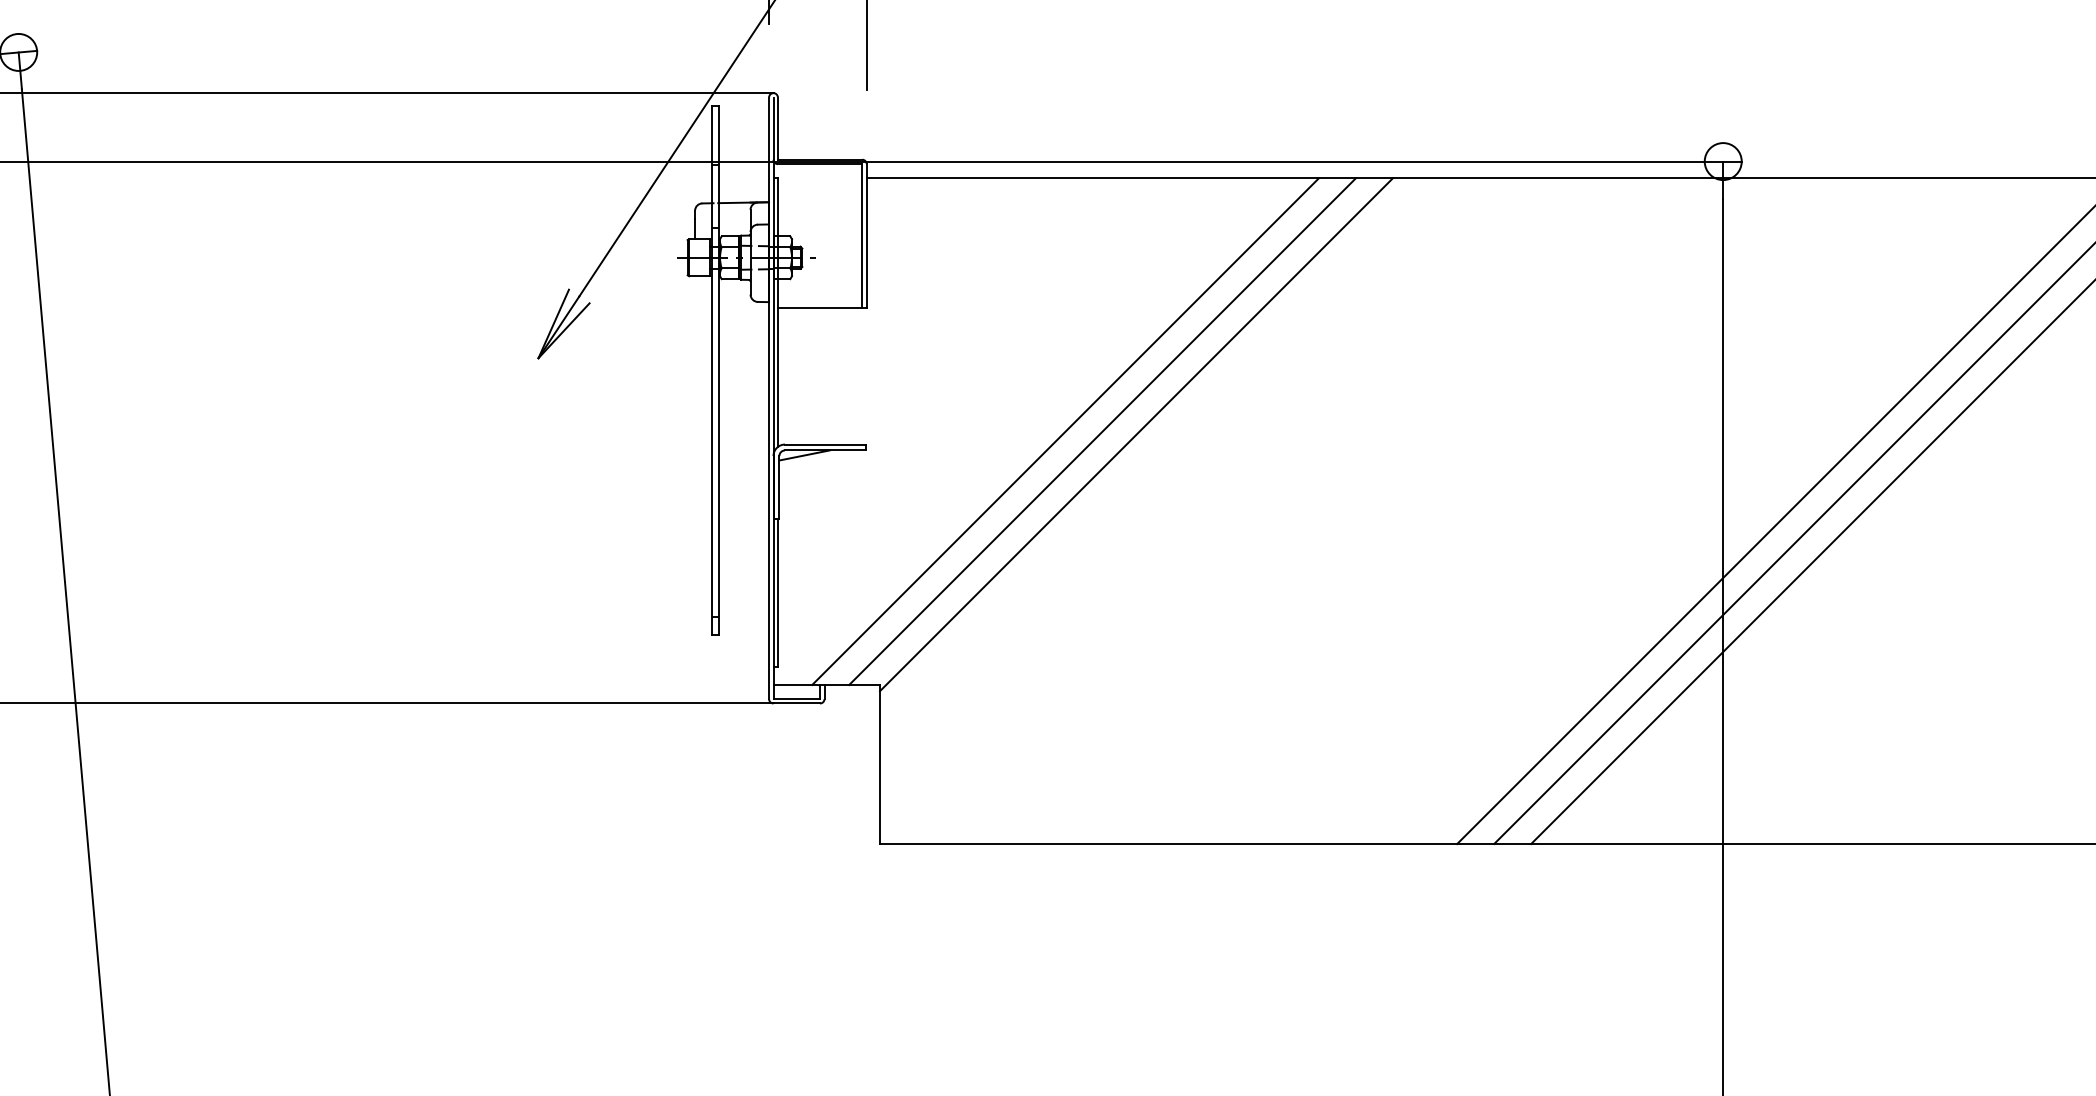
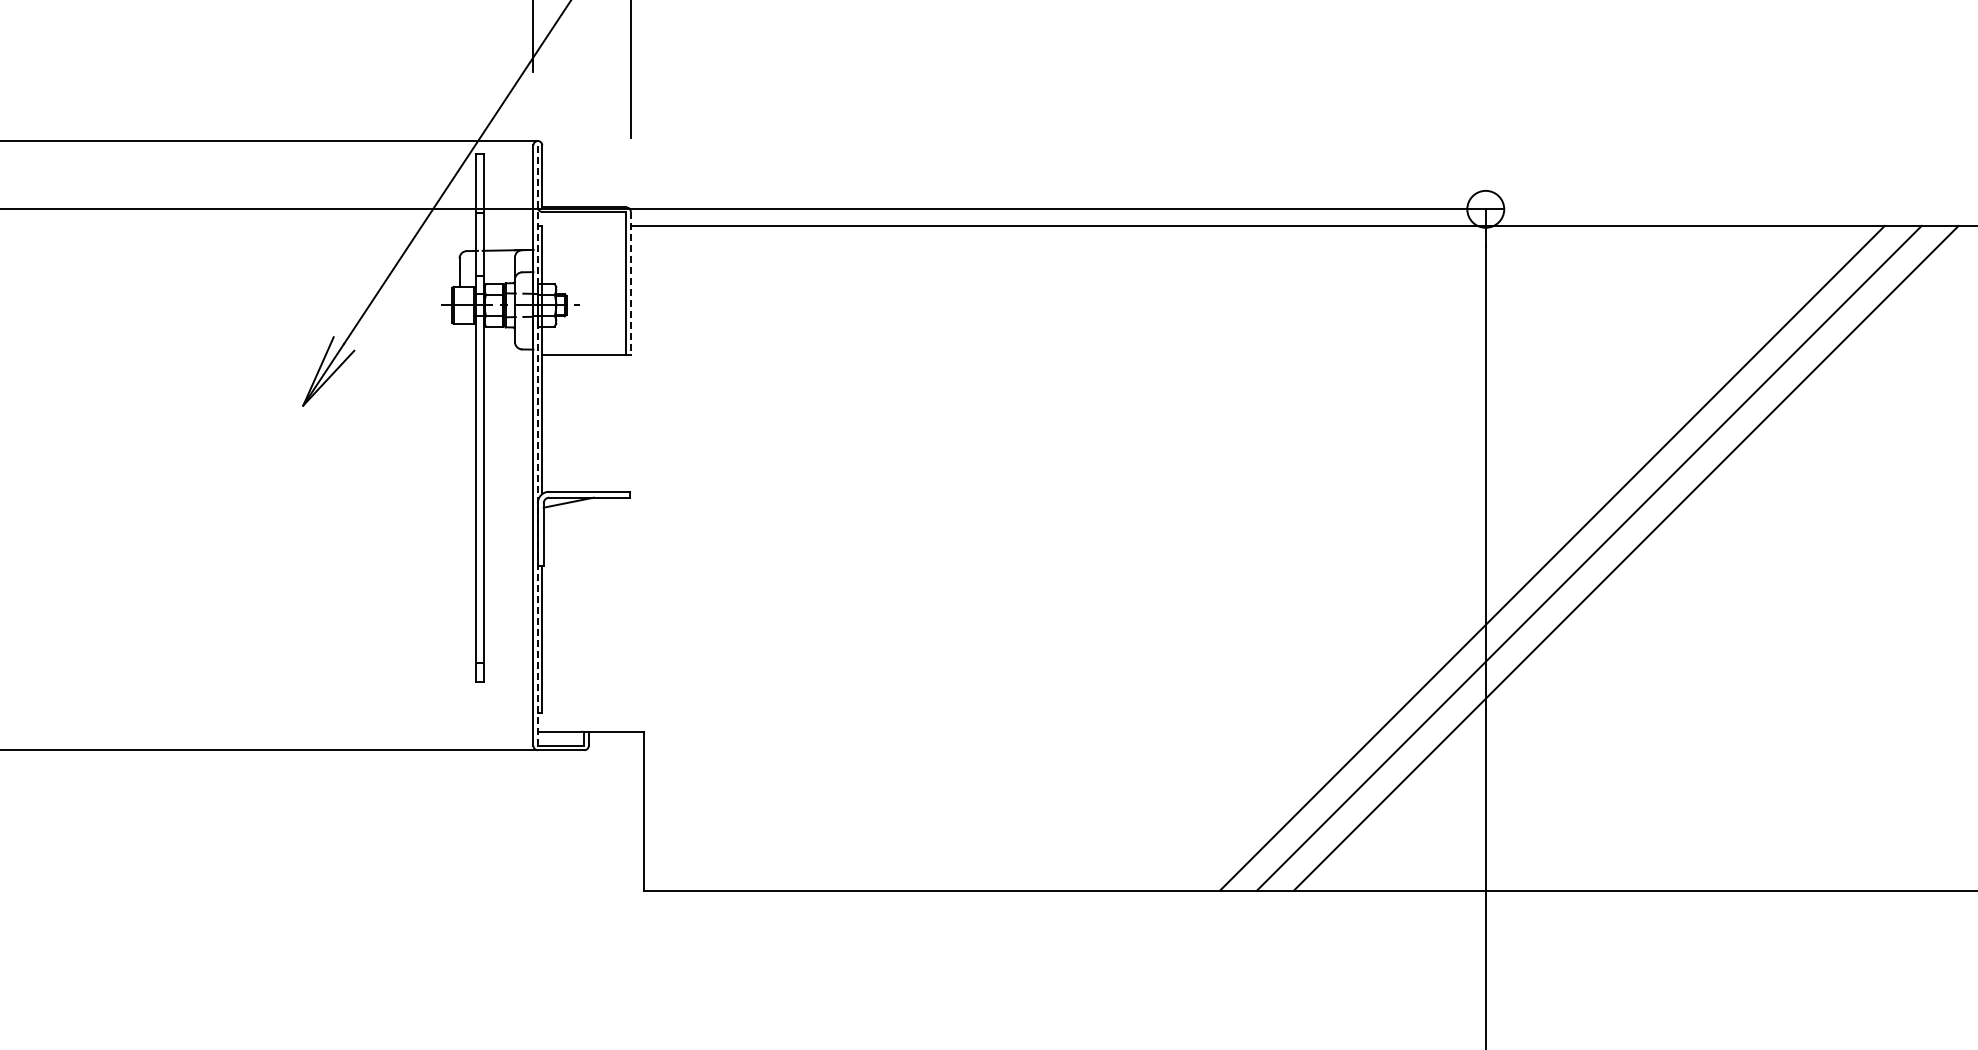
line: (866, 235) -> (630, 283), solid -> dashed
line: (773, 398) -> (537, 445), solid -> dashed
line: (1065, 431) -> (829, 478), removed
line: (1102, 431) -> (866, 478), removed
line: (1136, 434) -> (900, 481), removed

